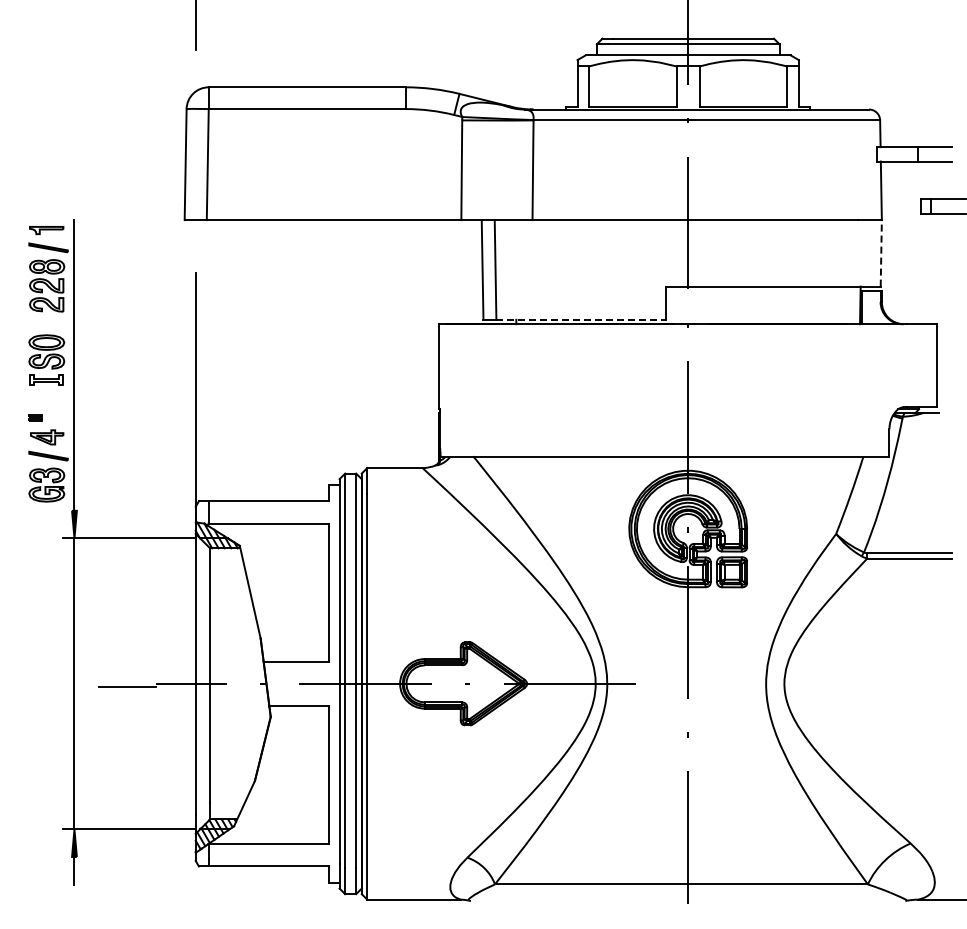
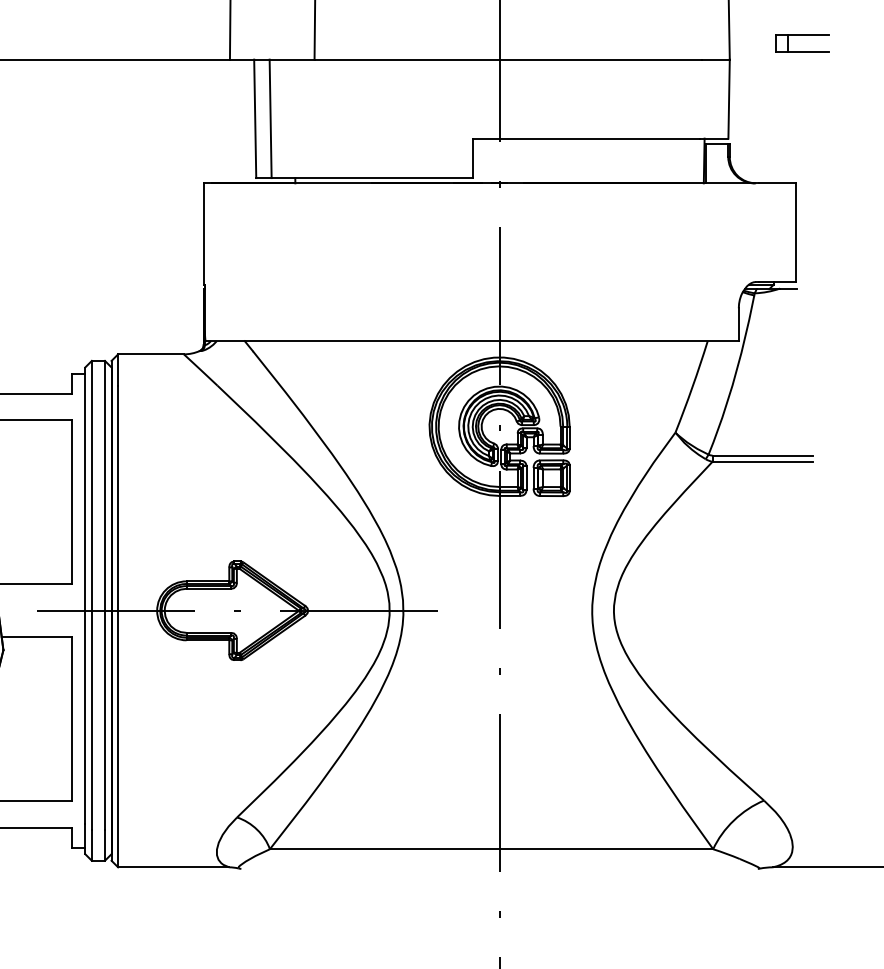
line: (881, 252) -> (729, 98), dashed -> solid
line: (581, 319) -> (372, 177), dashed -> solid

